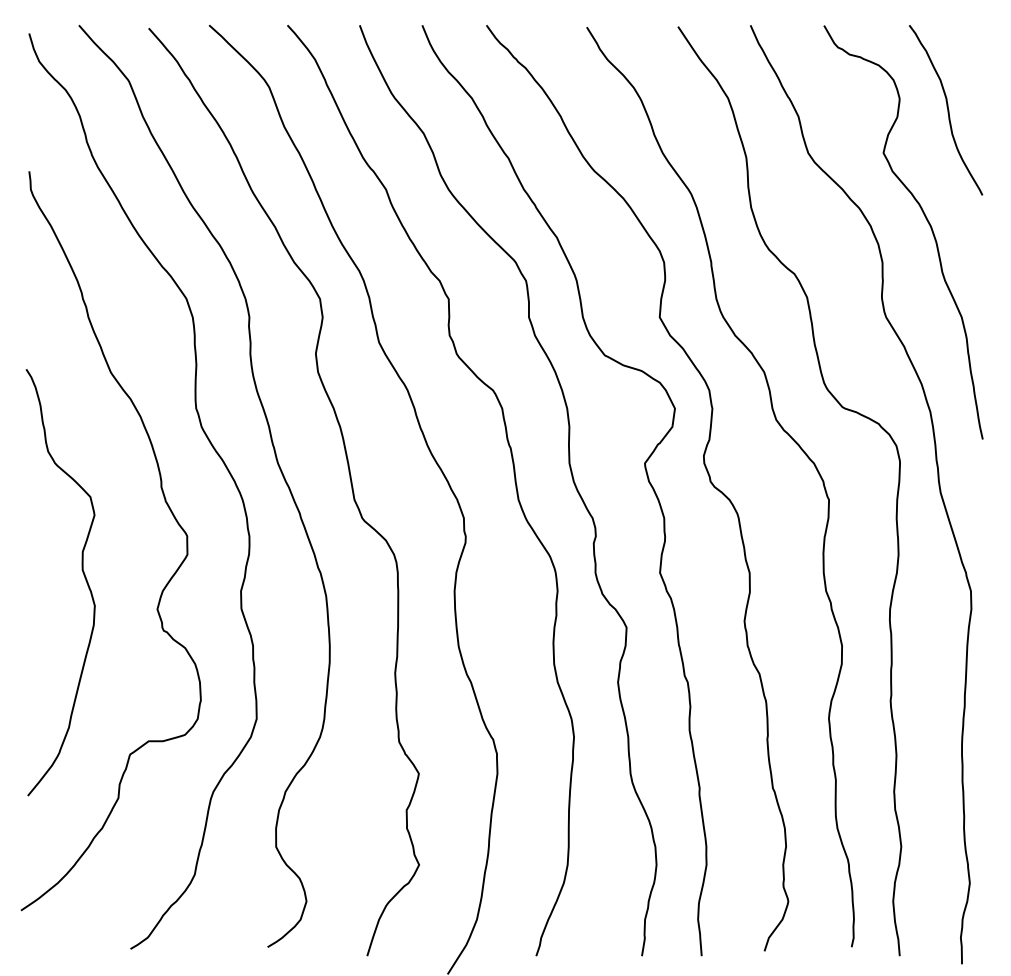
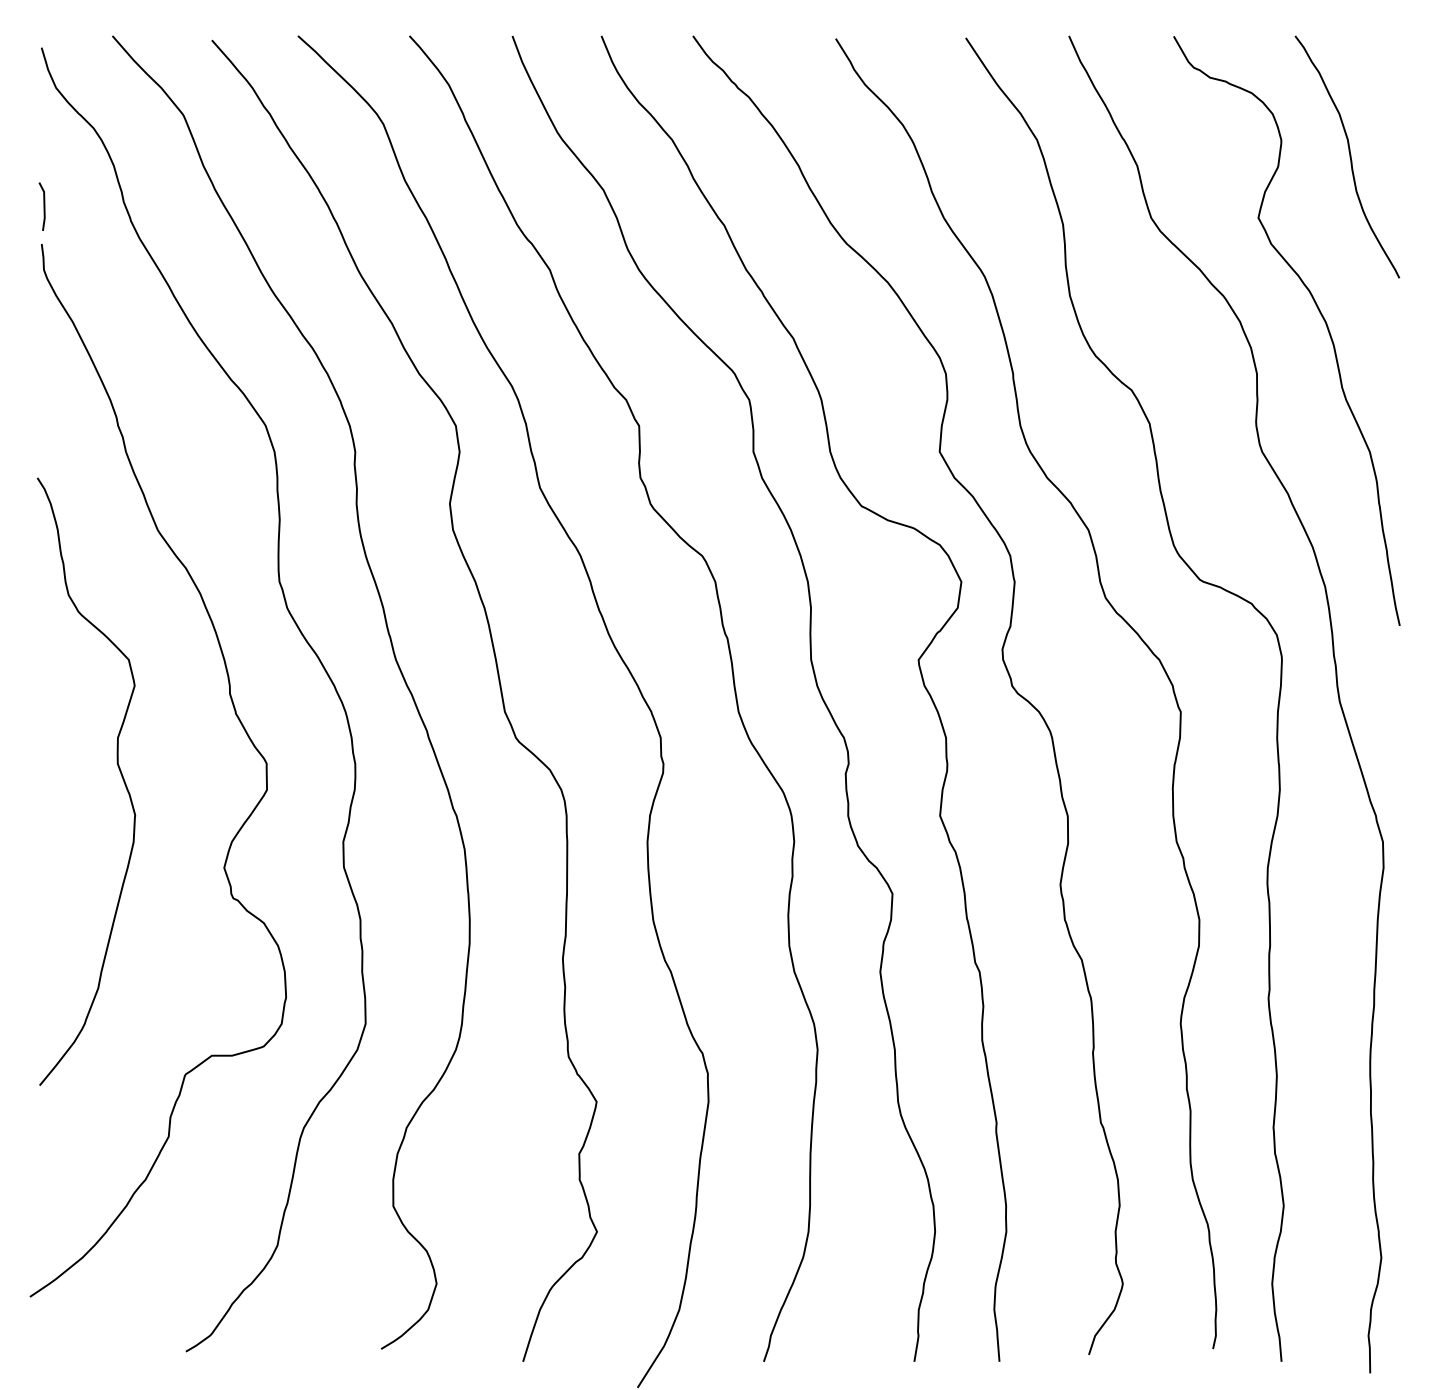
line: (30, 145) -> (43, 206), added
curve: (82, 571) -> (117, 766), moved

